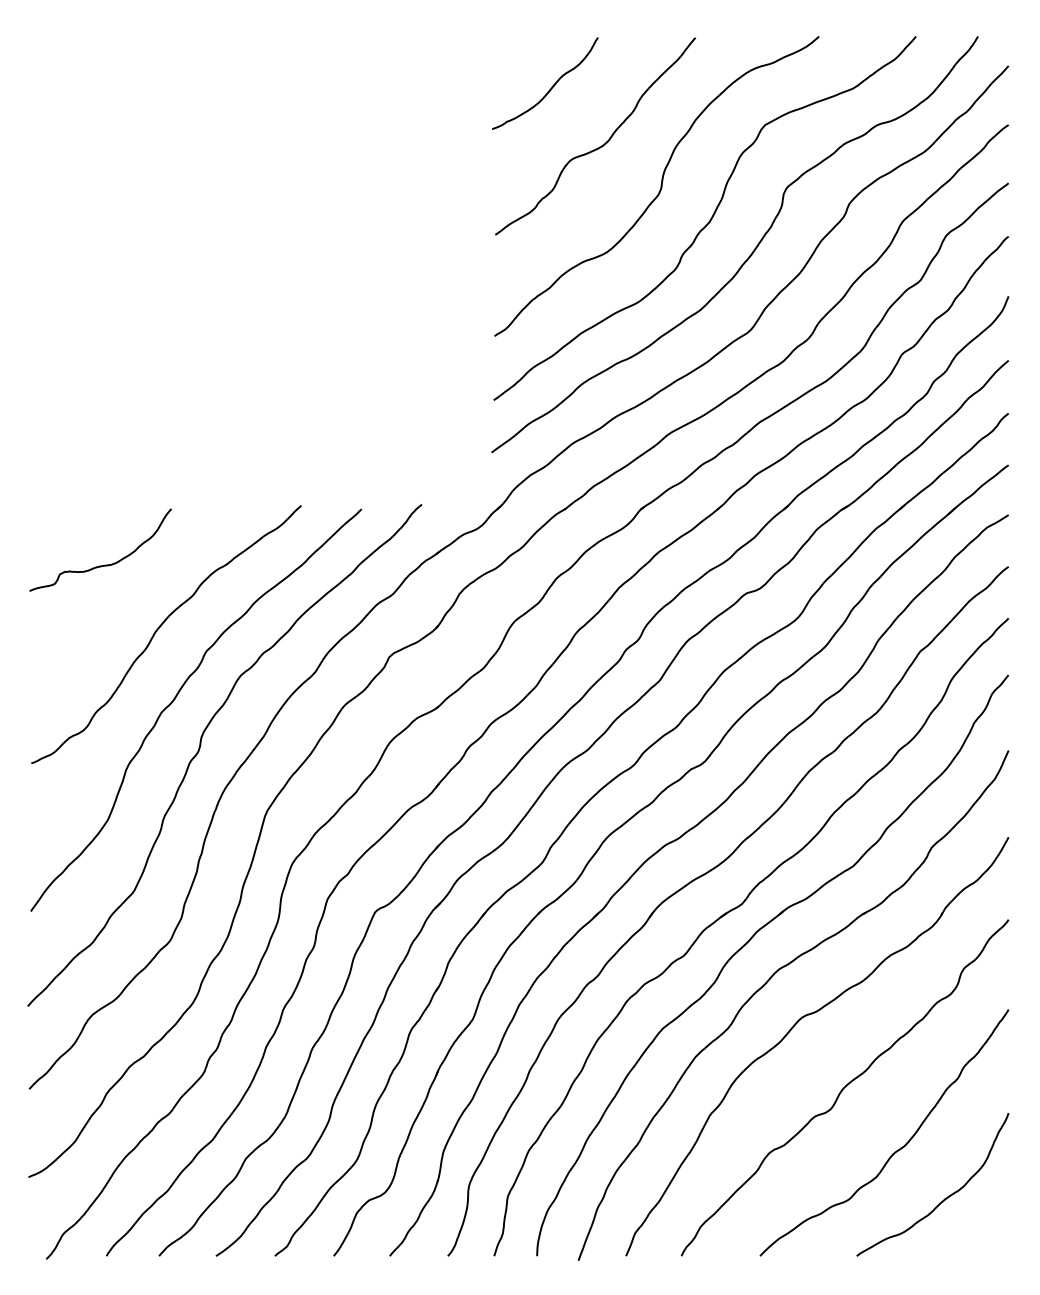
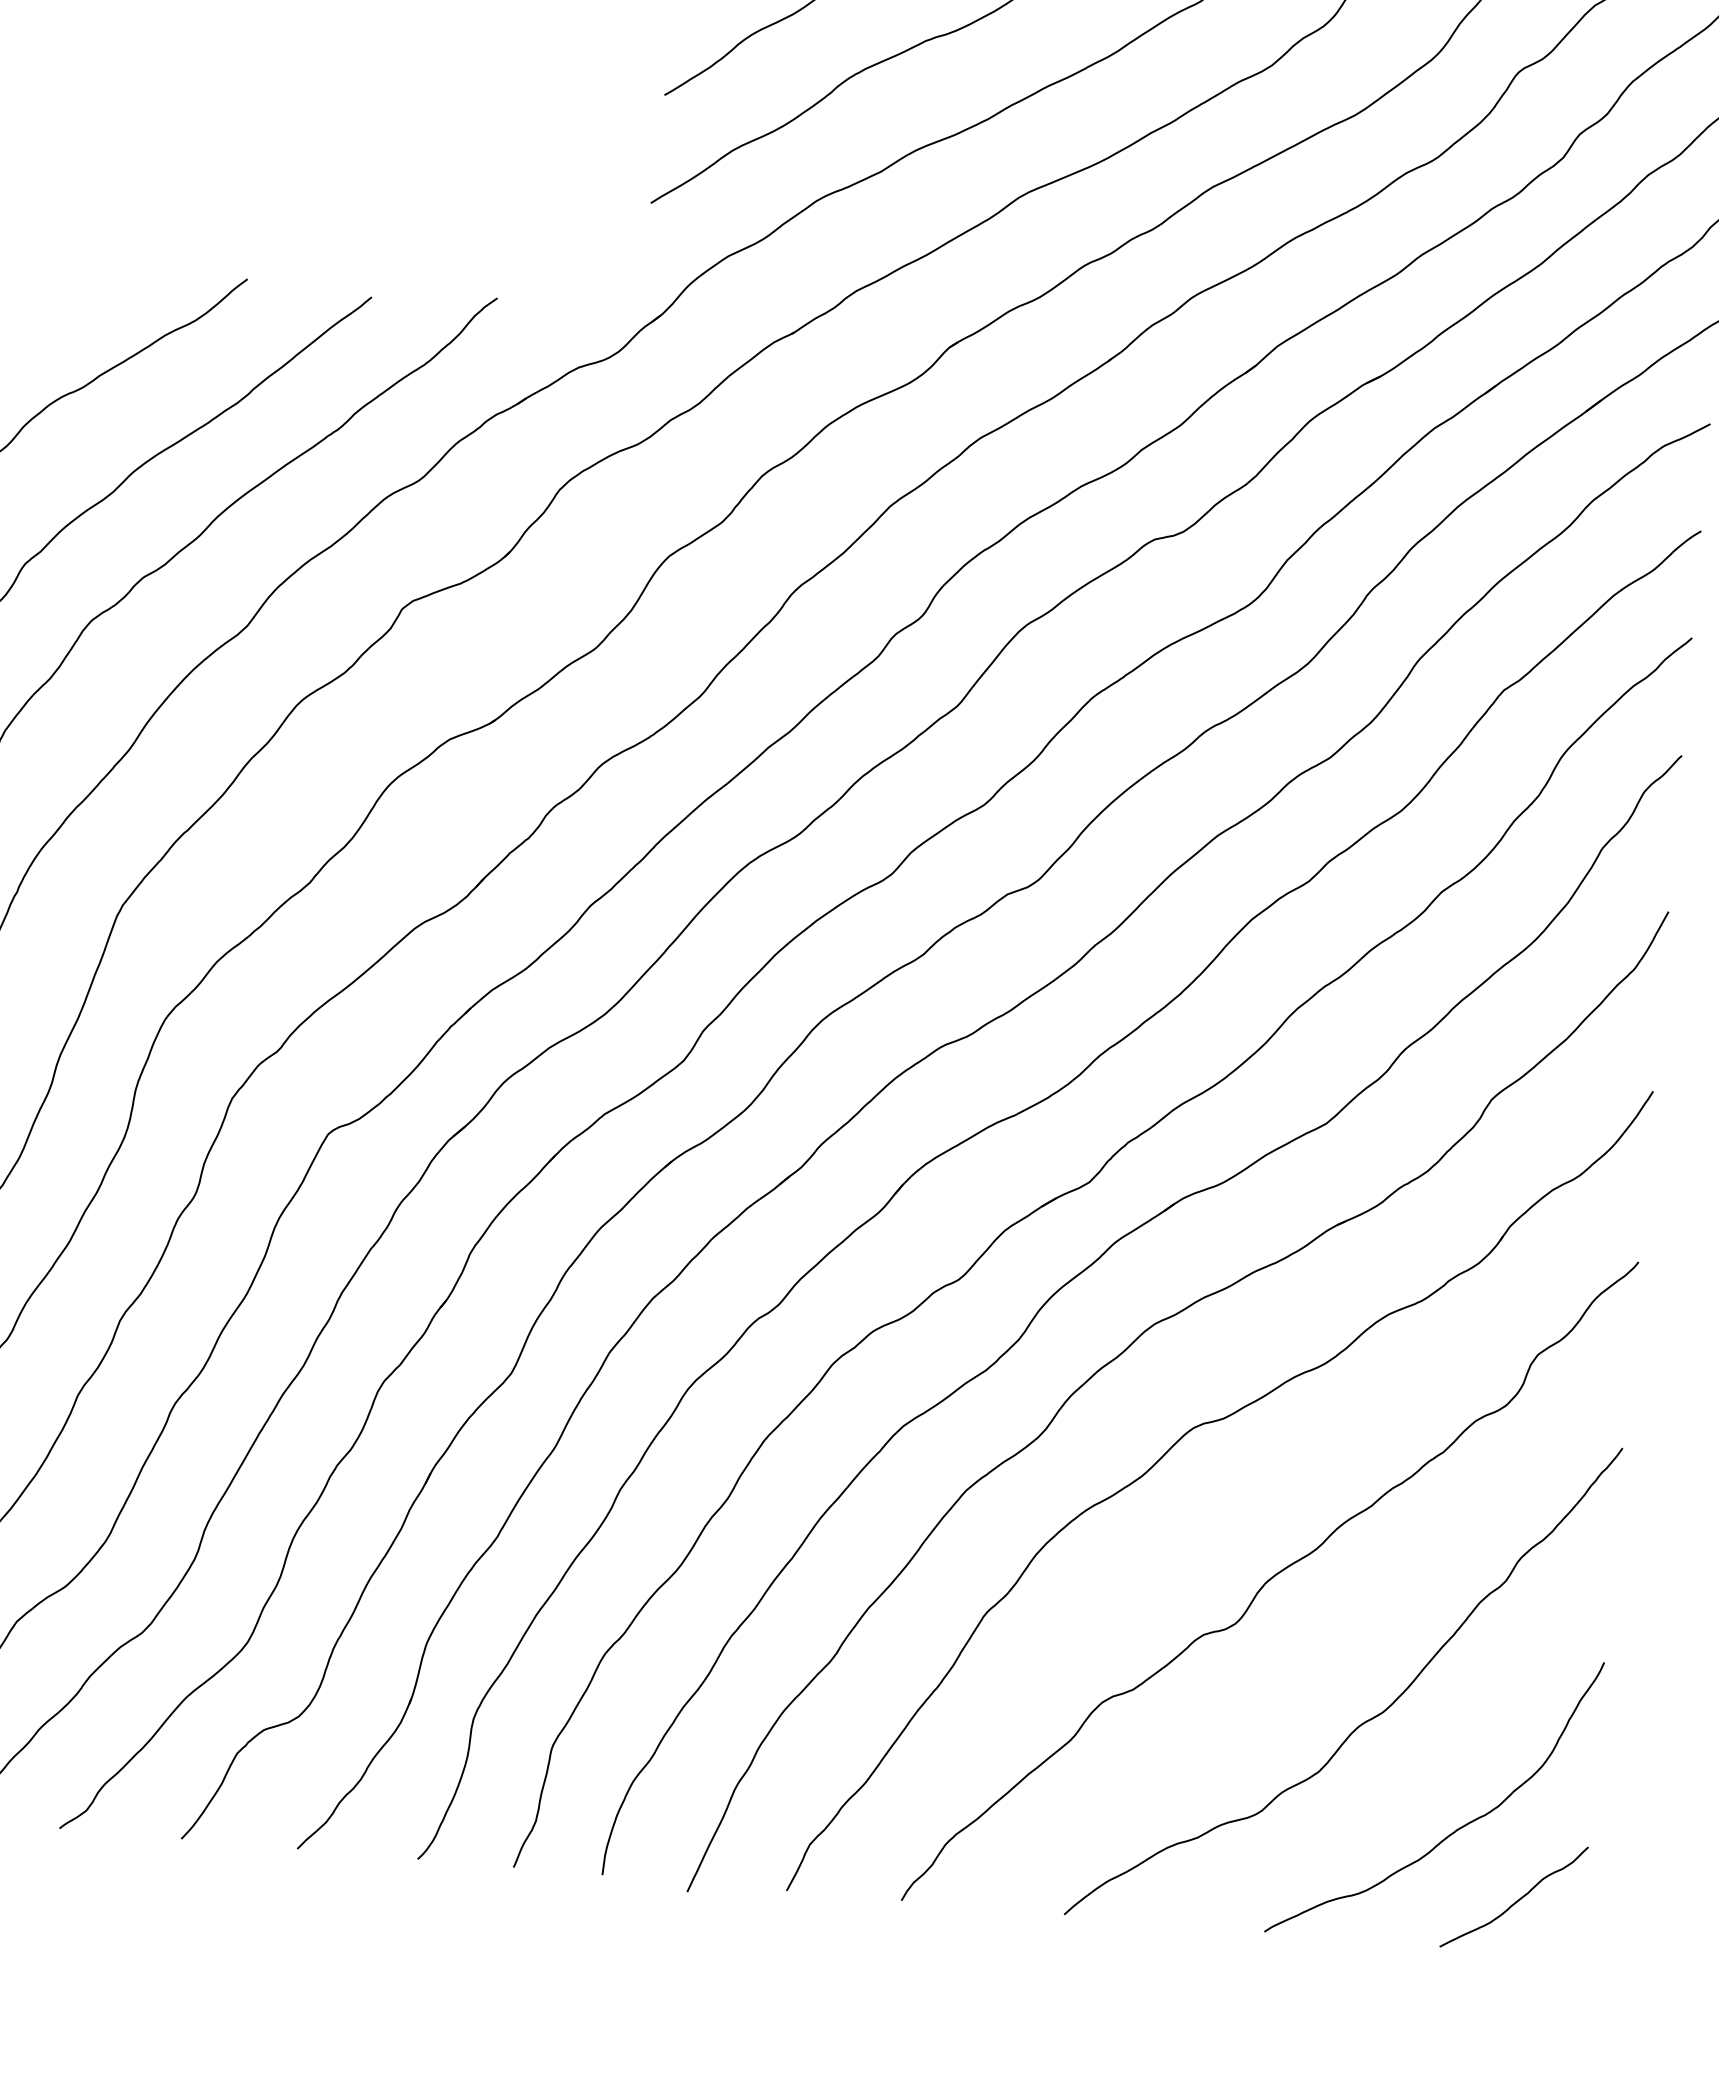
curve: (976, 1230) -> (1516, 1899), added

